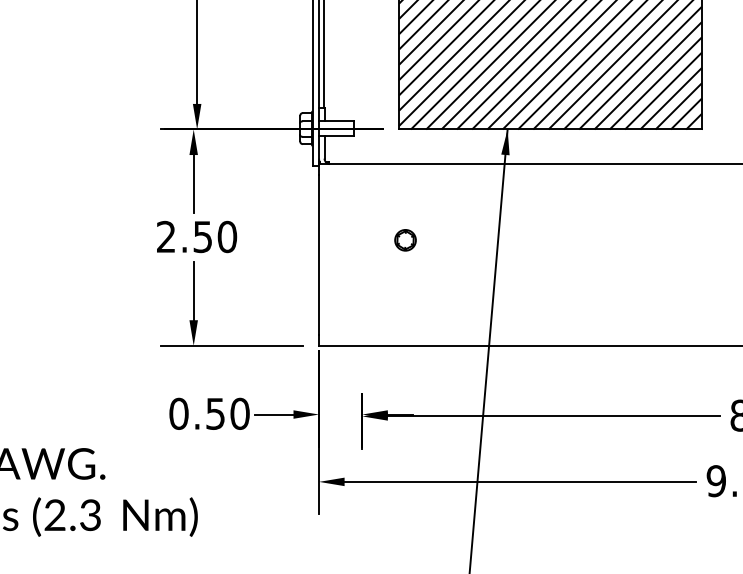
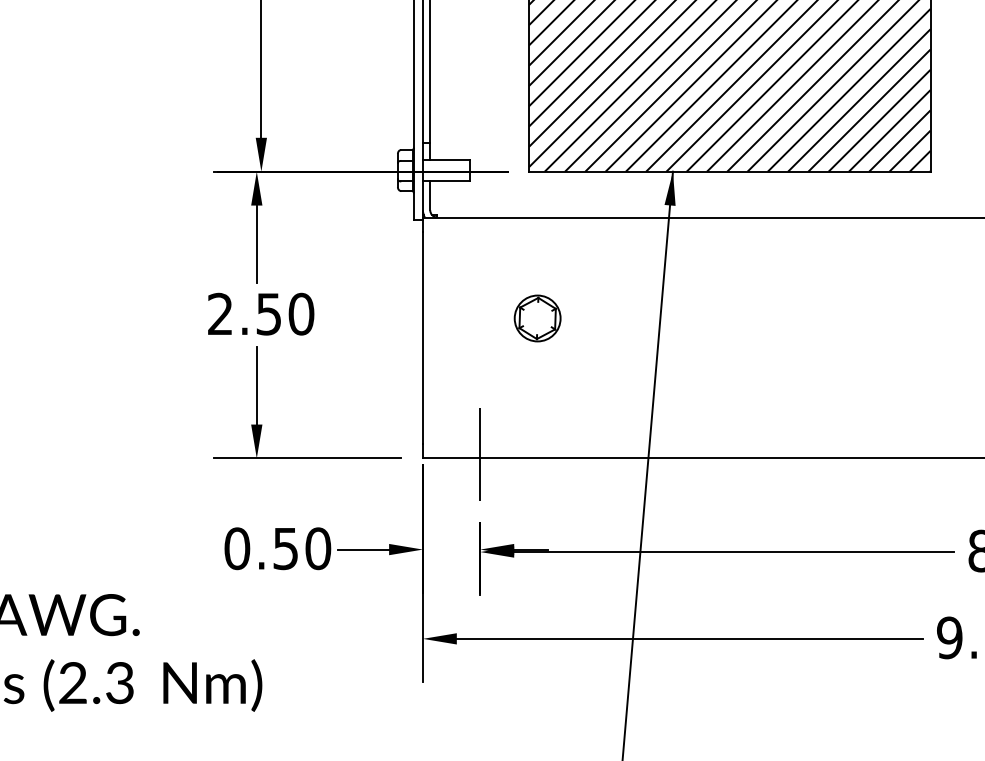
part: (405, 240) -> (537, 318), size x1.67
line: (362, 342) -> (480, 454), added

